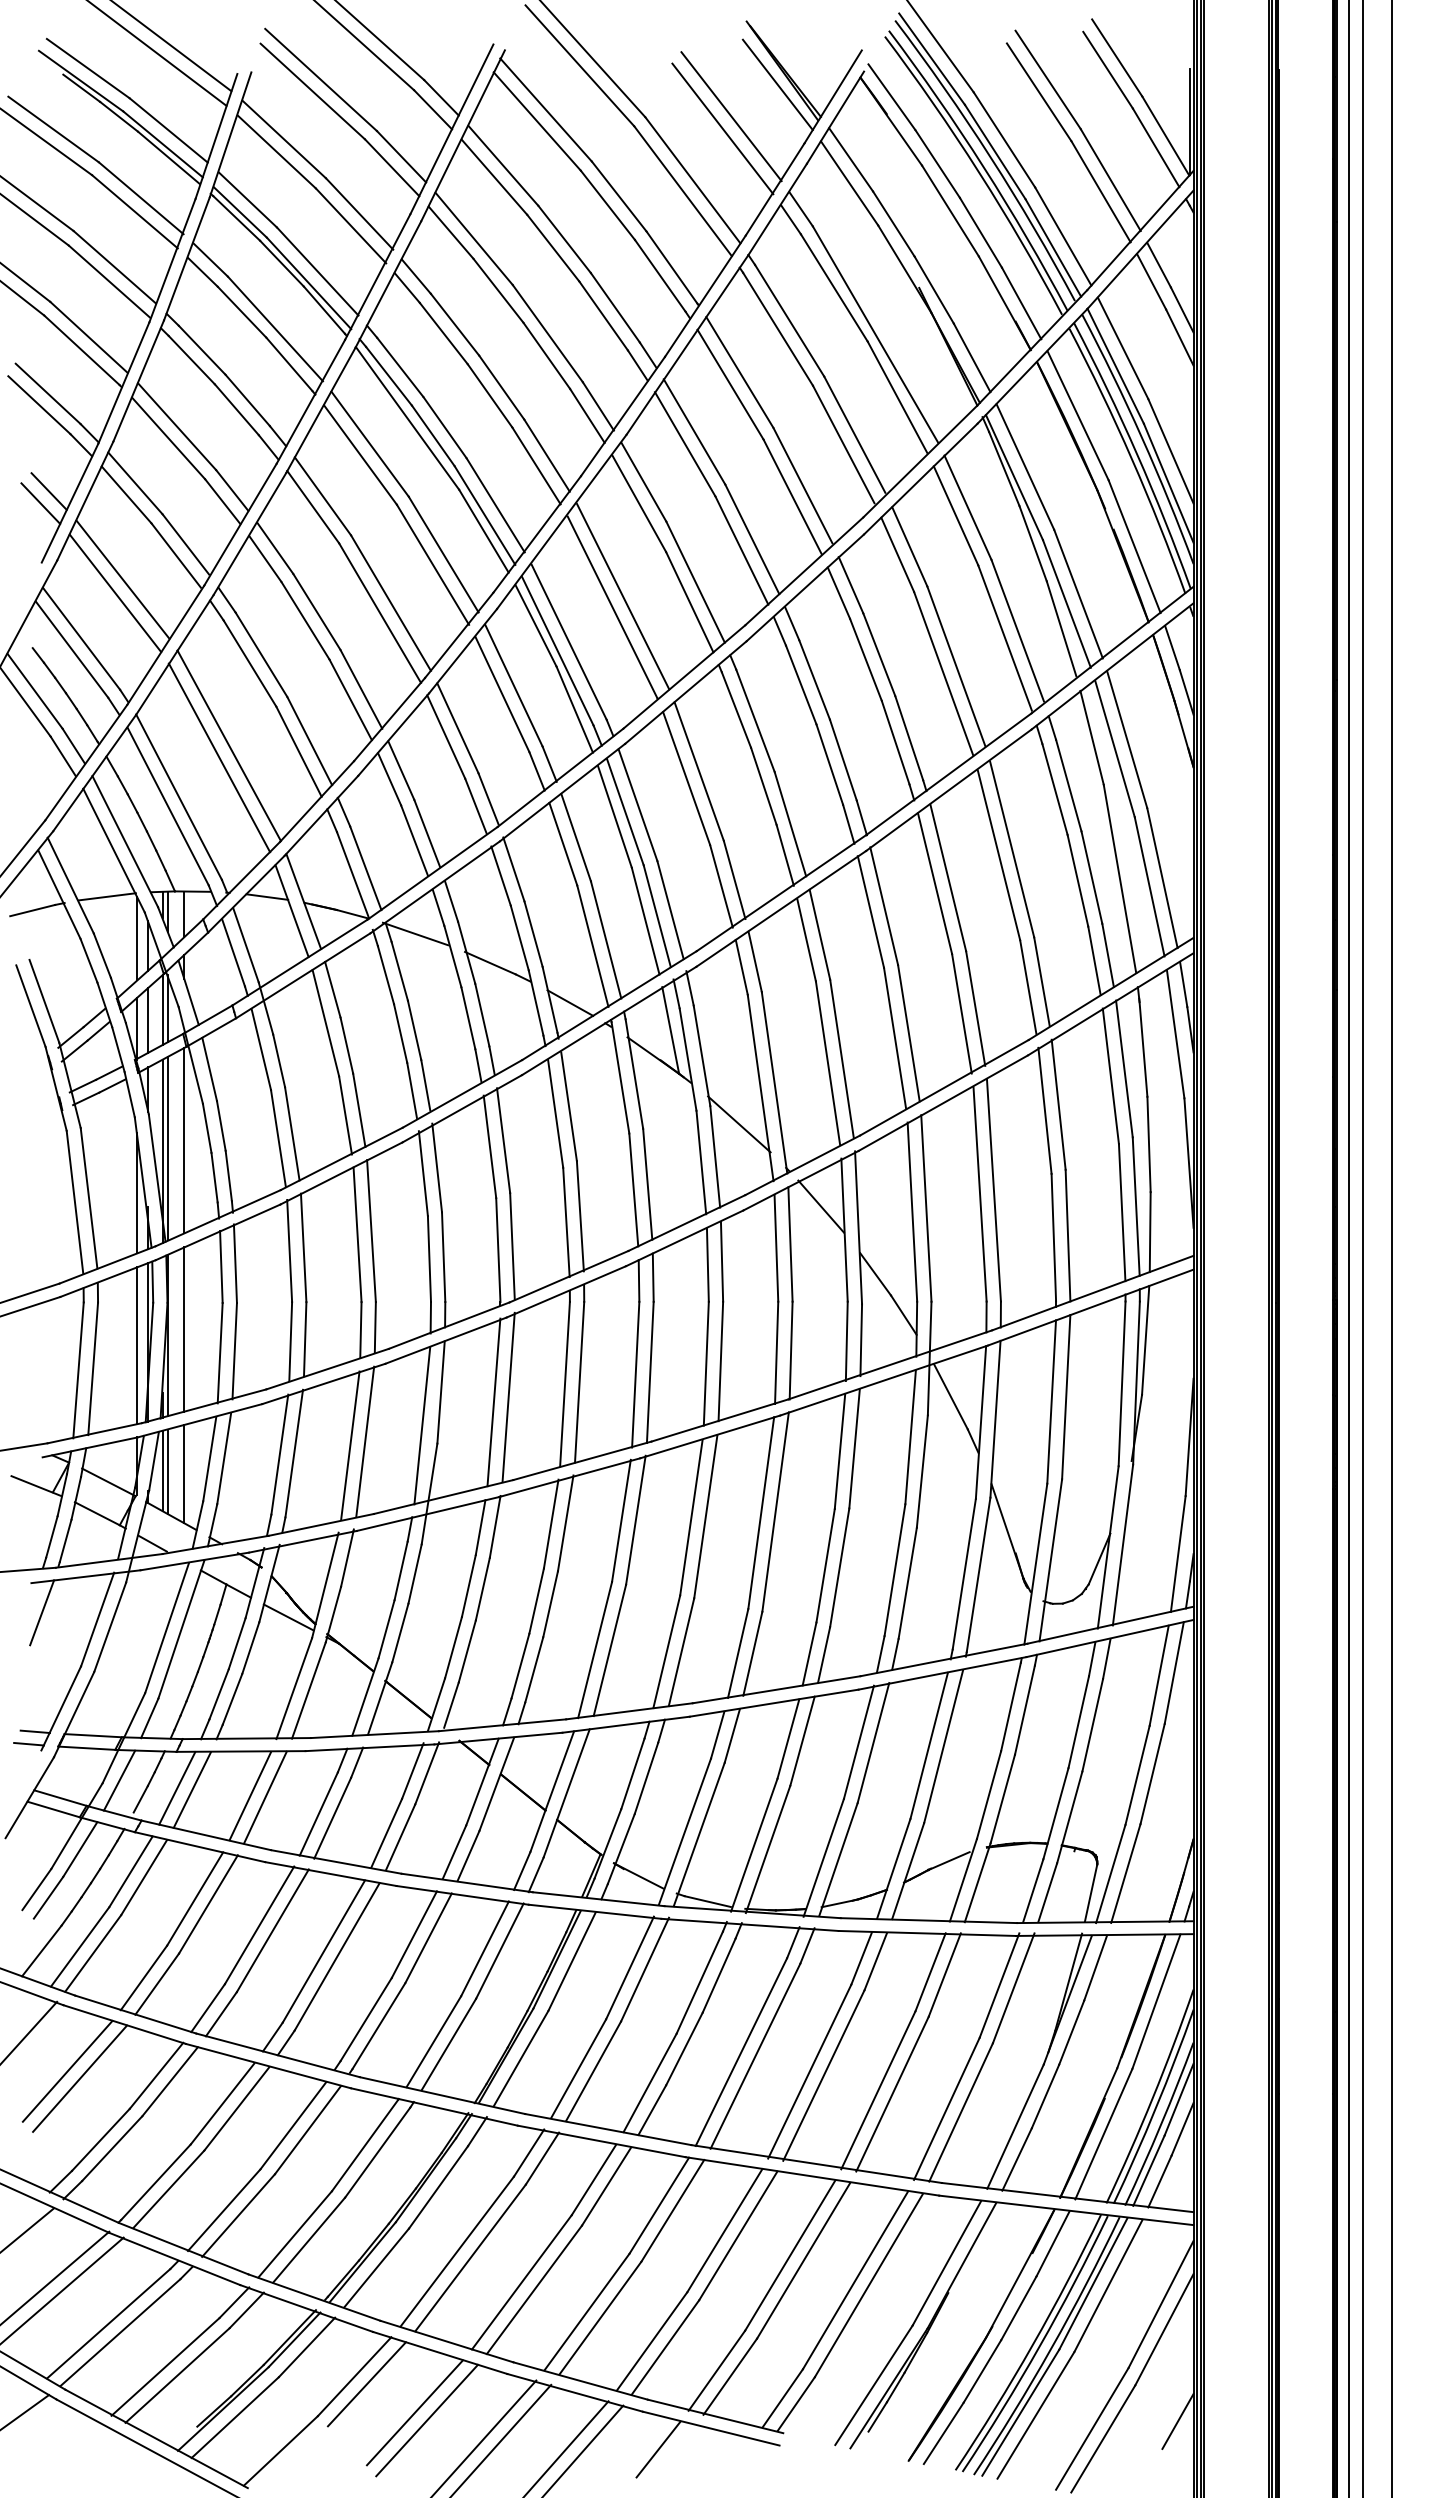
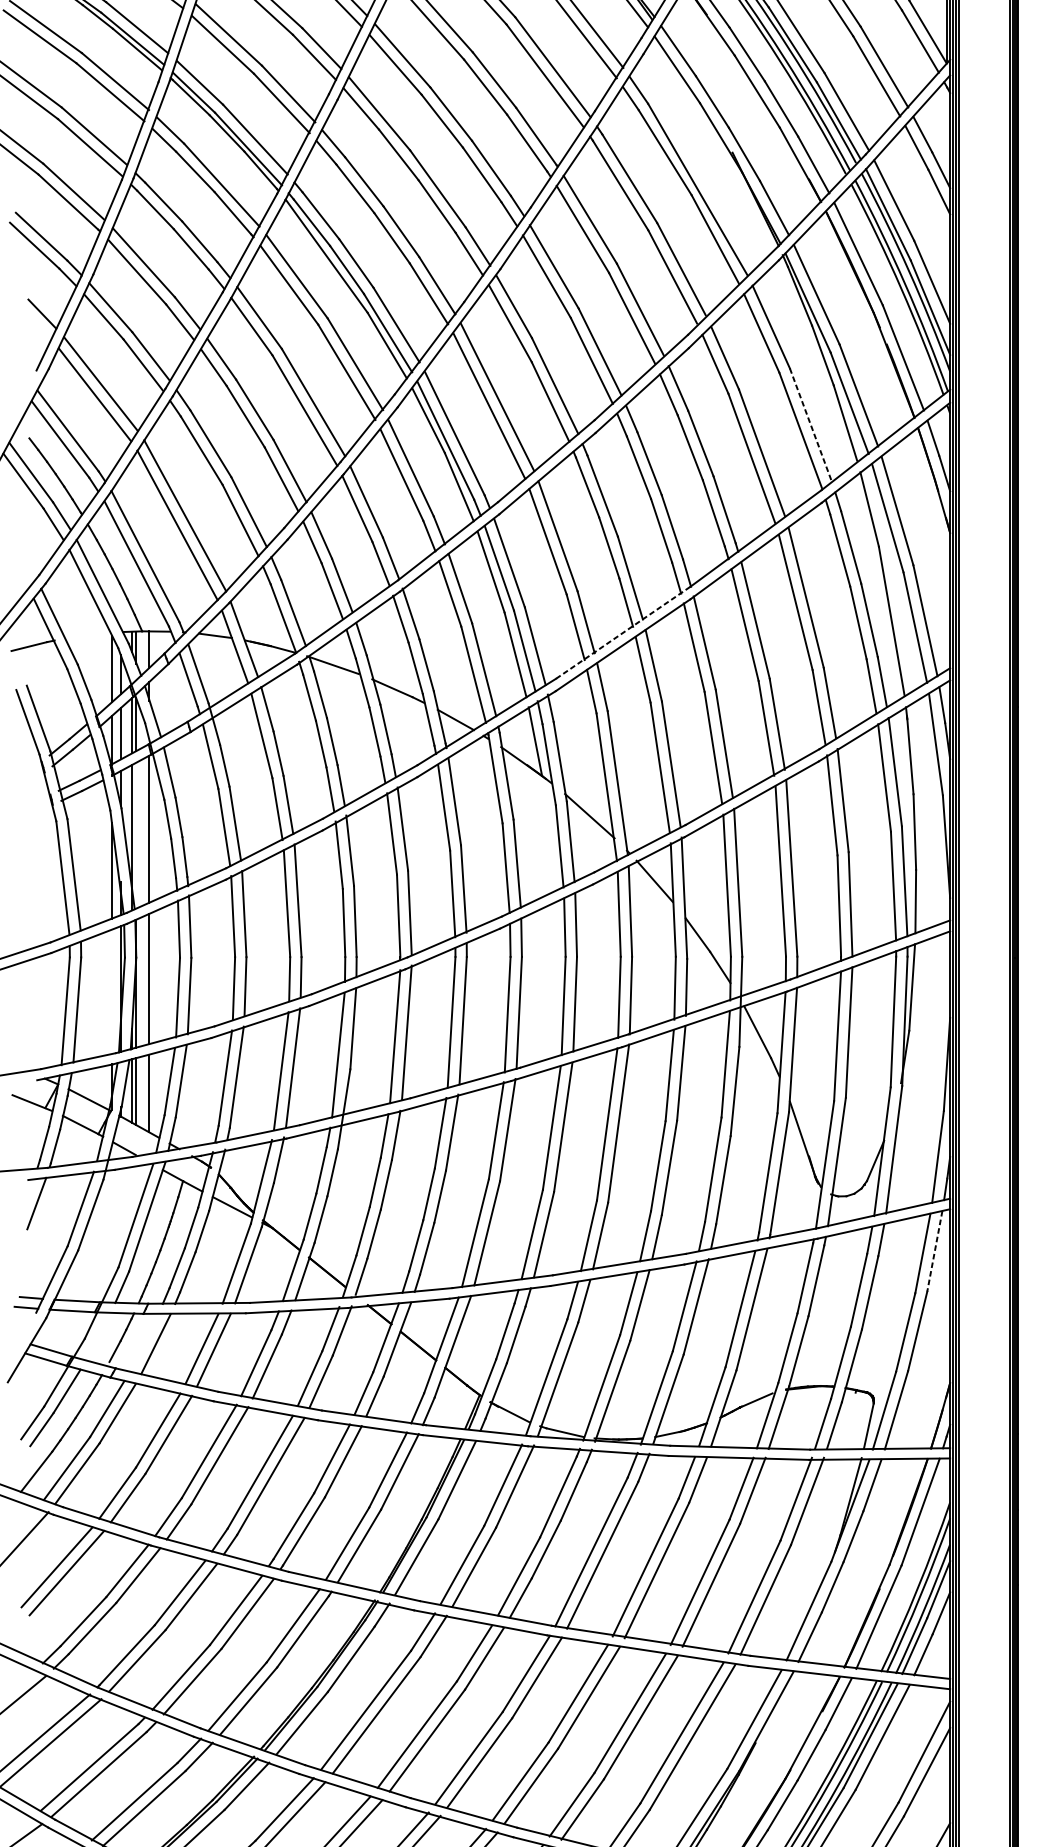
line: (40, 503) -> (35, 323), removed
line: (1017, 631) -> (810, 425), solid -> dashed
line: (781, 893) -> (623, 633), solid -> dashed
line: (107, 896) -> (88, 635), removed
line: (167, 1148) -> (136, 835), removed
line: (137, 1345) -> (112, 991), removed
line: (1174, 1673) -> (935, 1251), solid -> dashed
line: (119, 1780) -> (98, 1336), removed
line: (177, 1788) -> (144, 1342), removed

